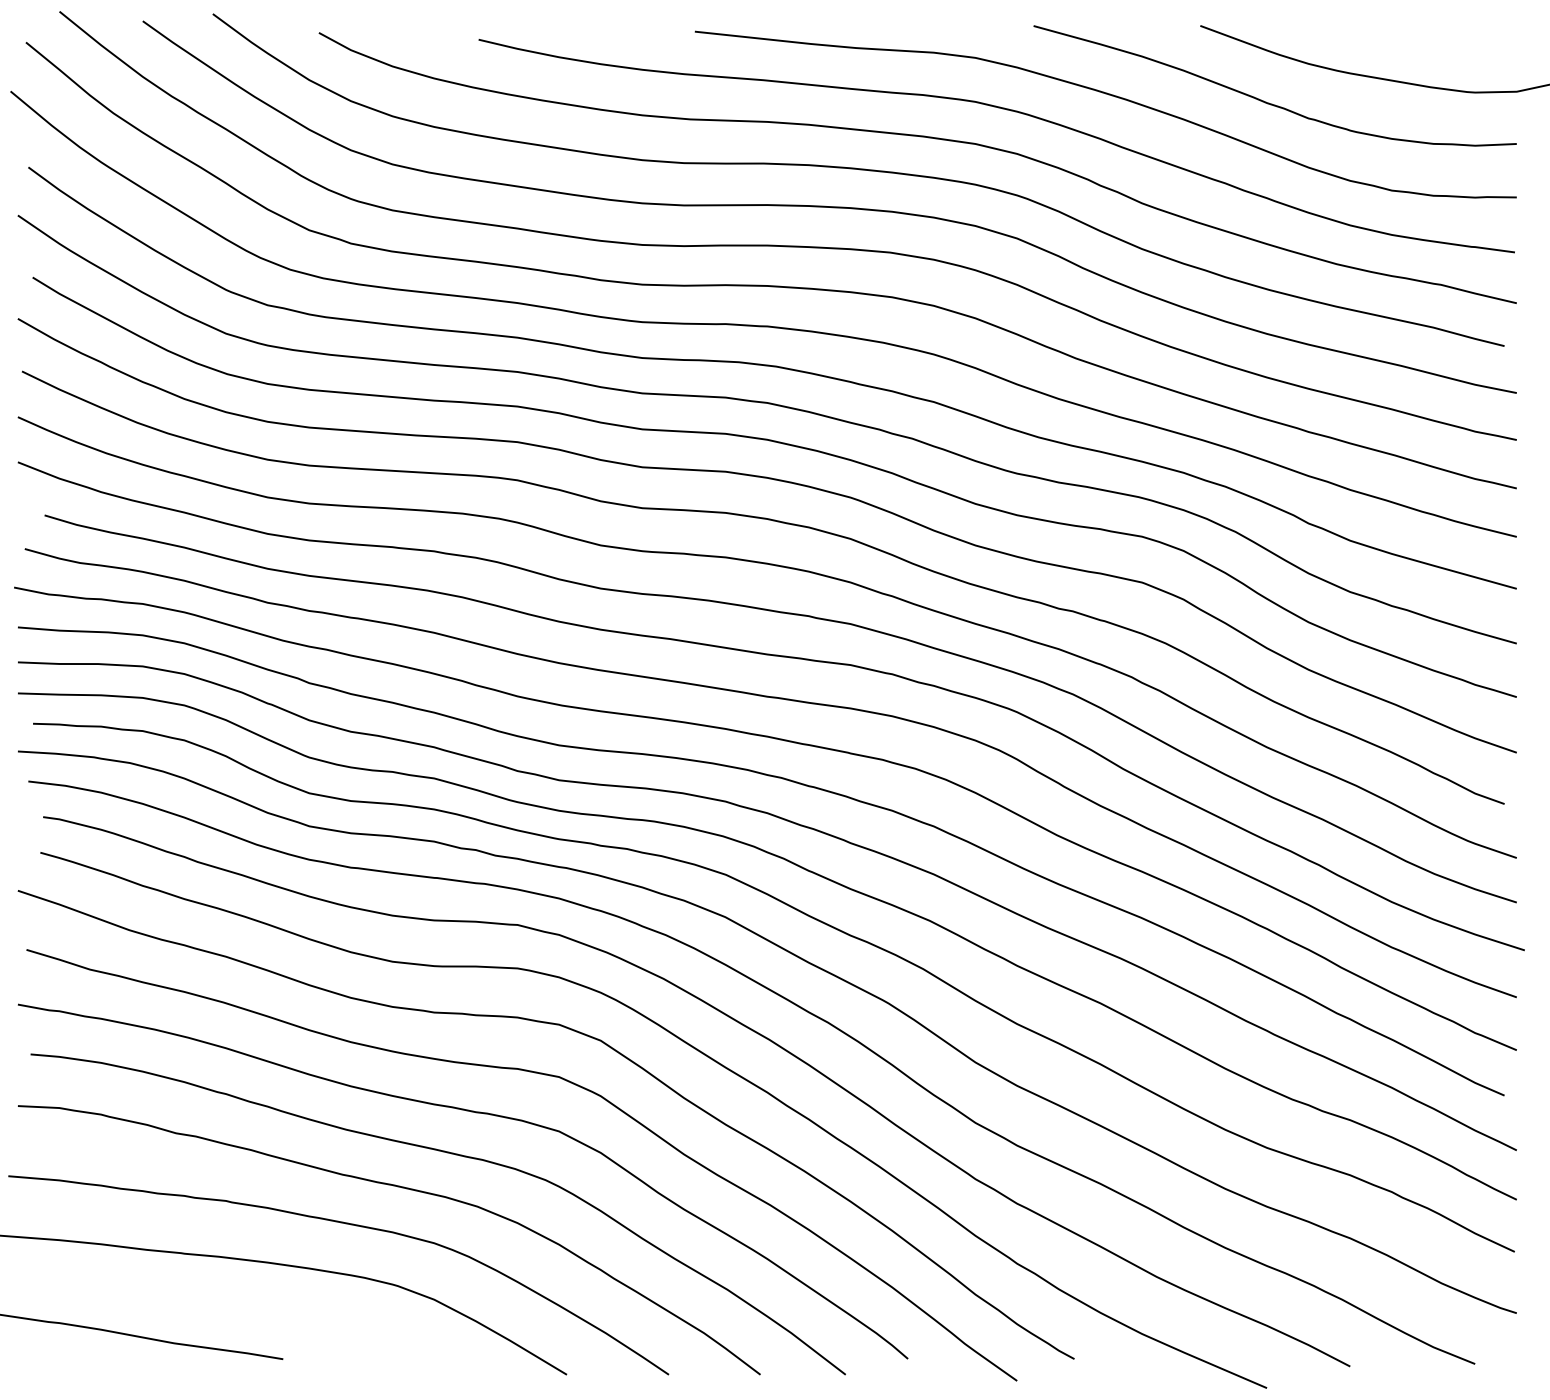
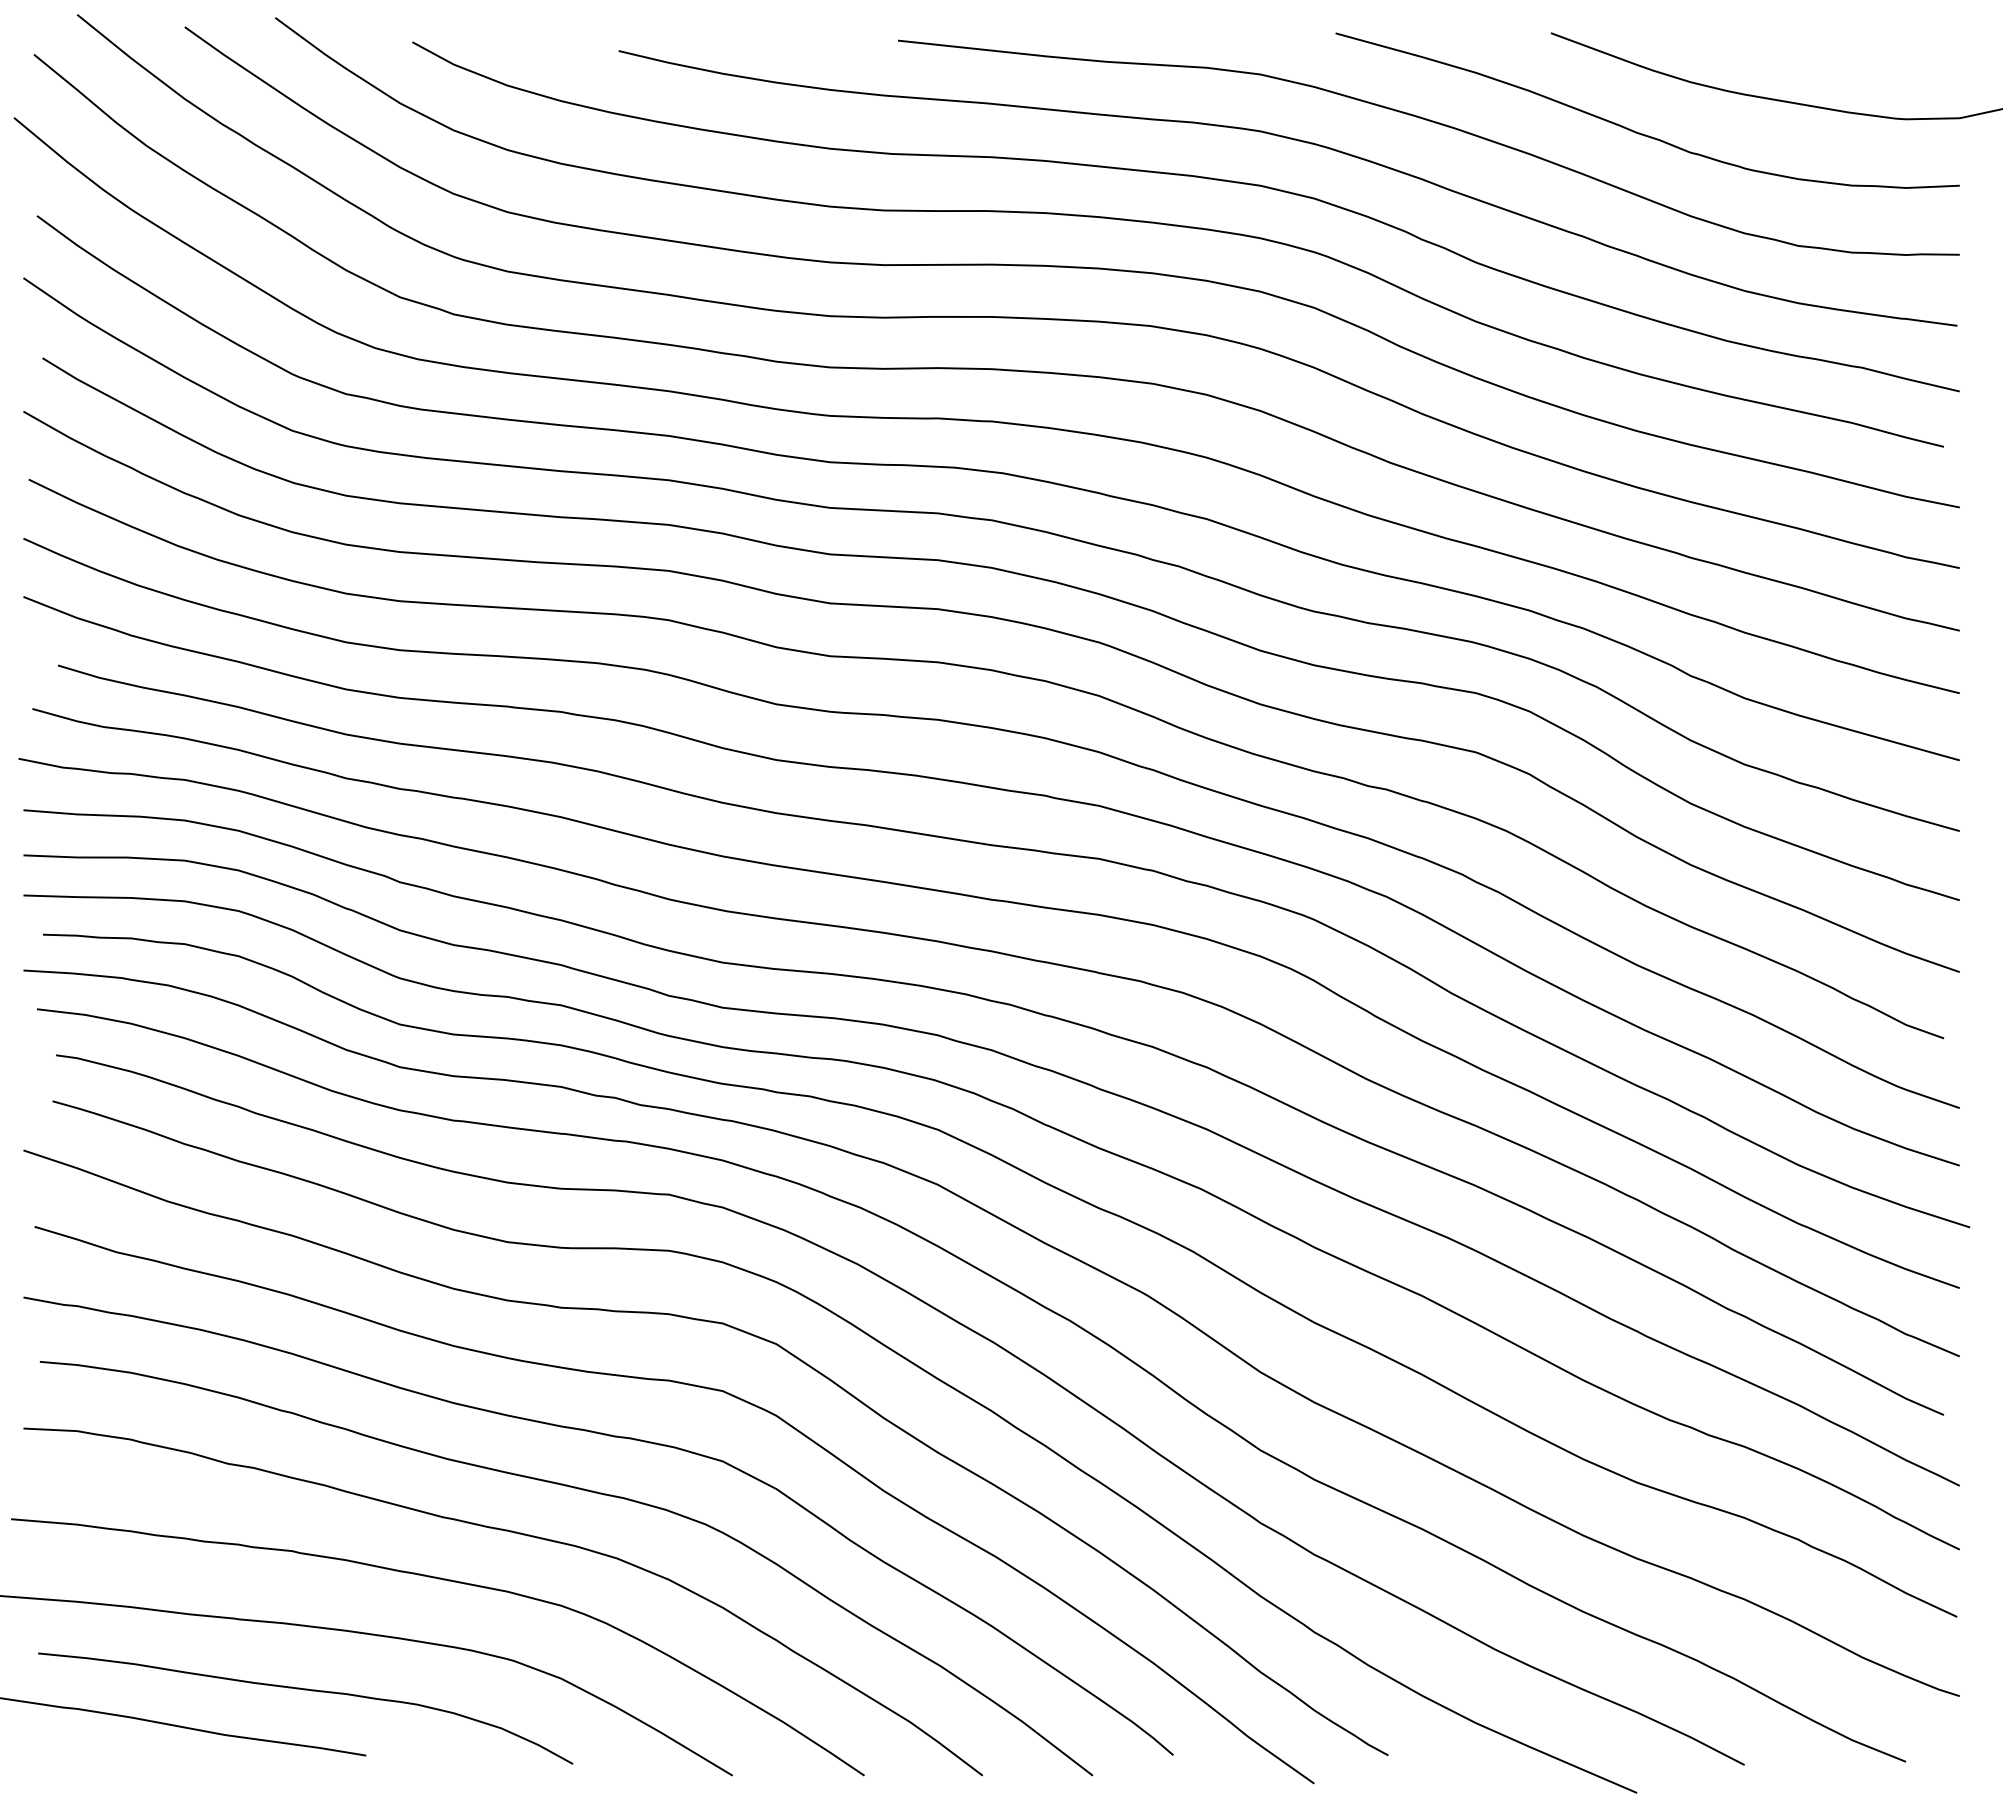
curve: (236, 1308) -> (305, 1690), added

